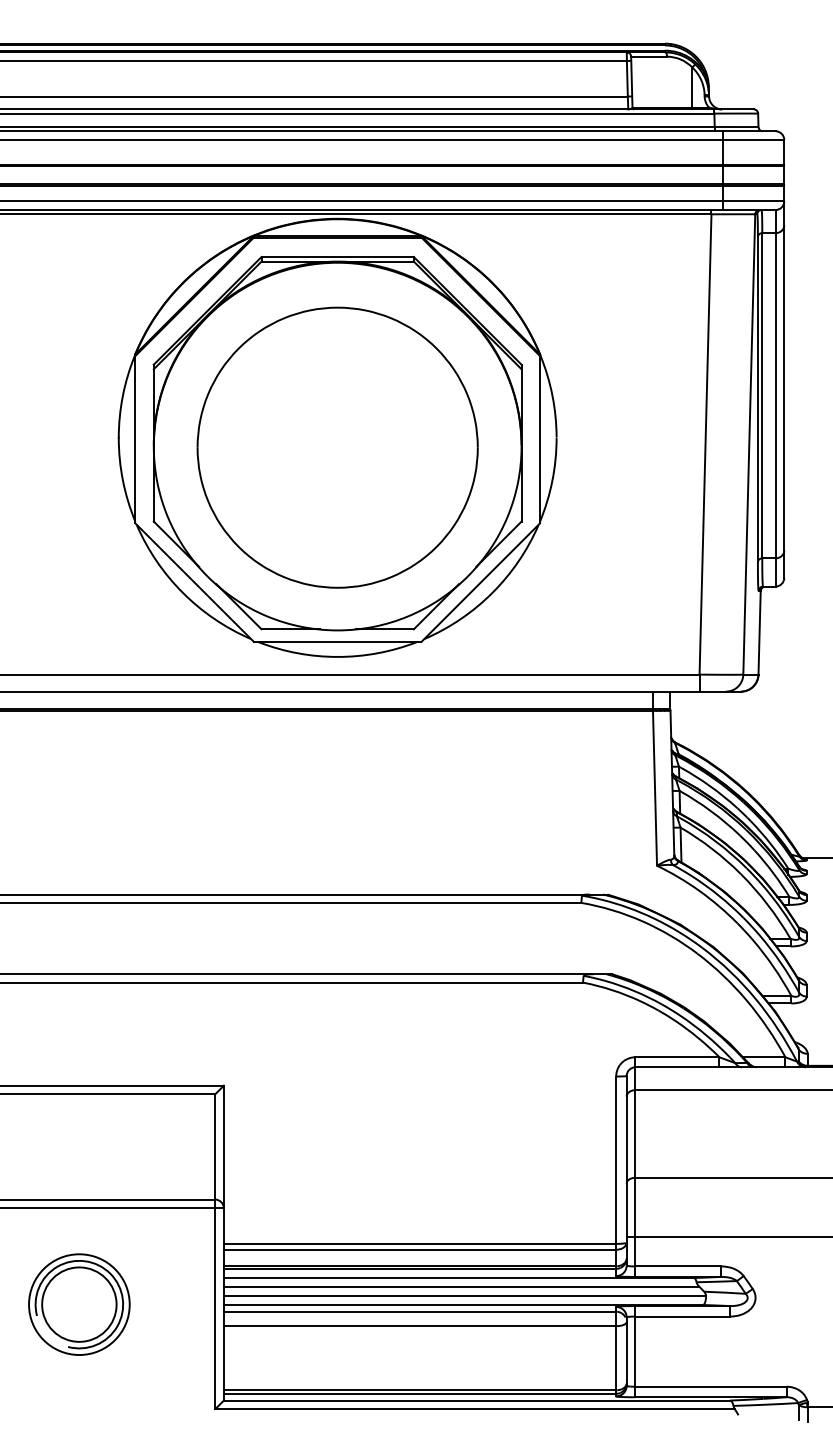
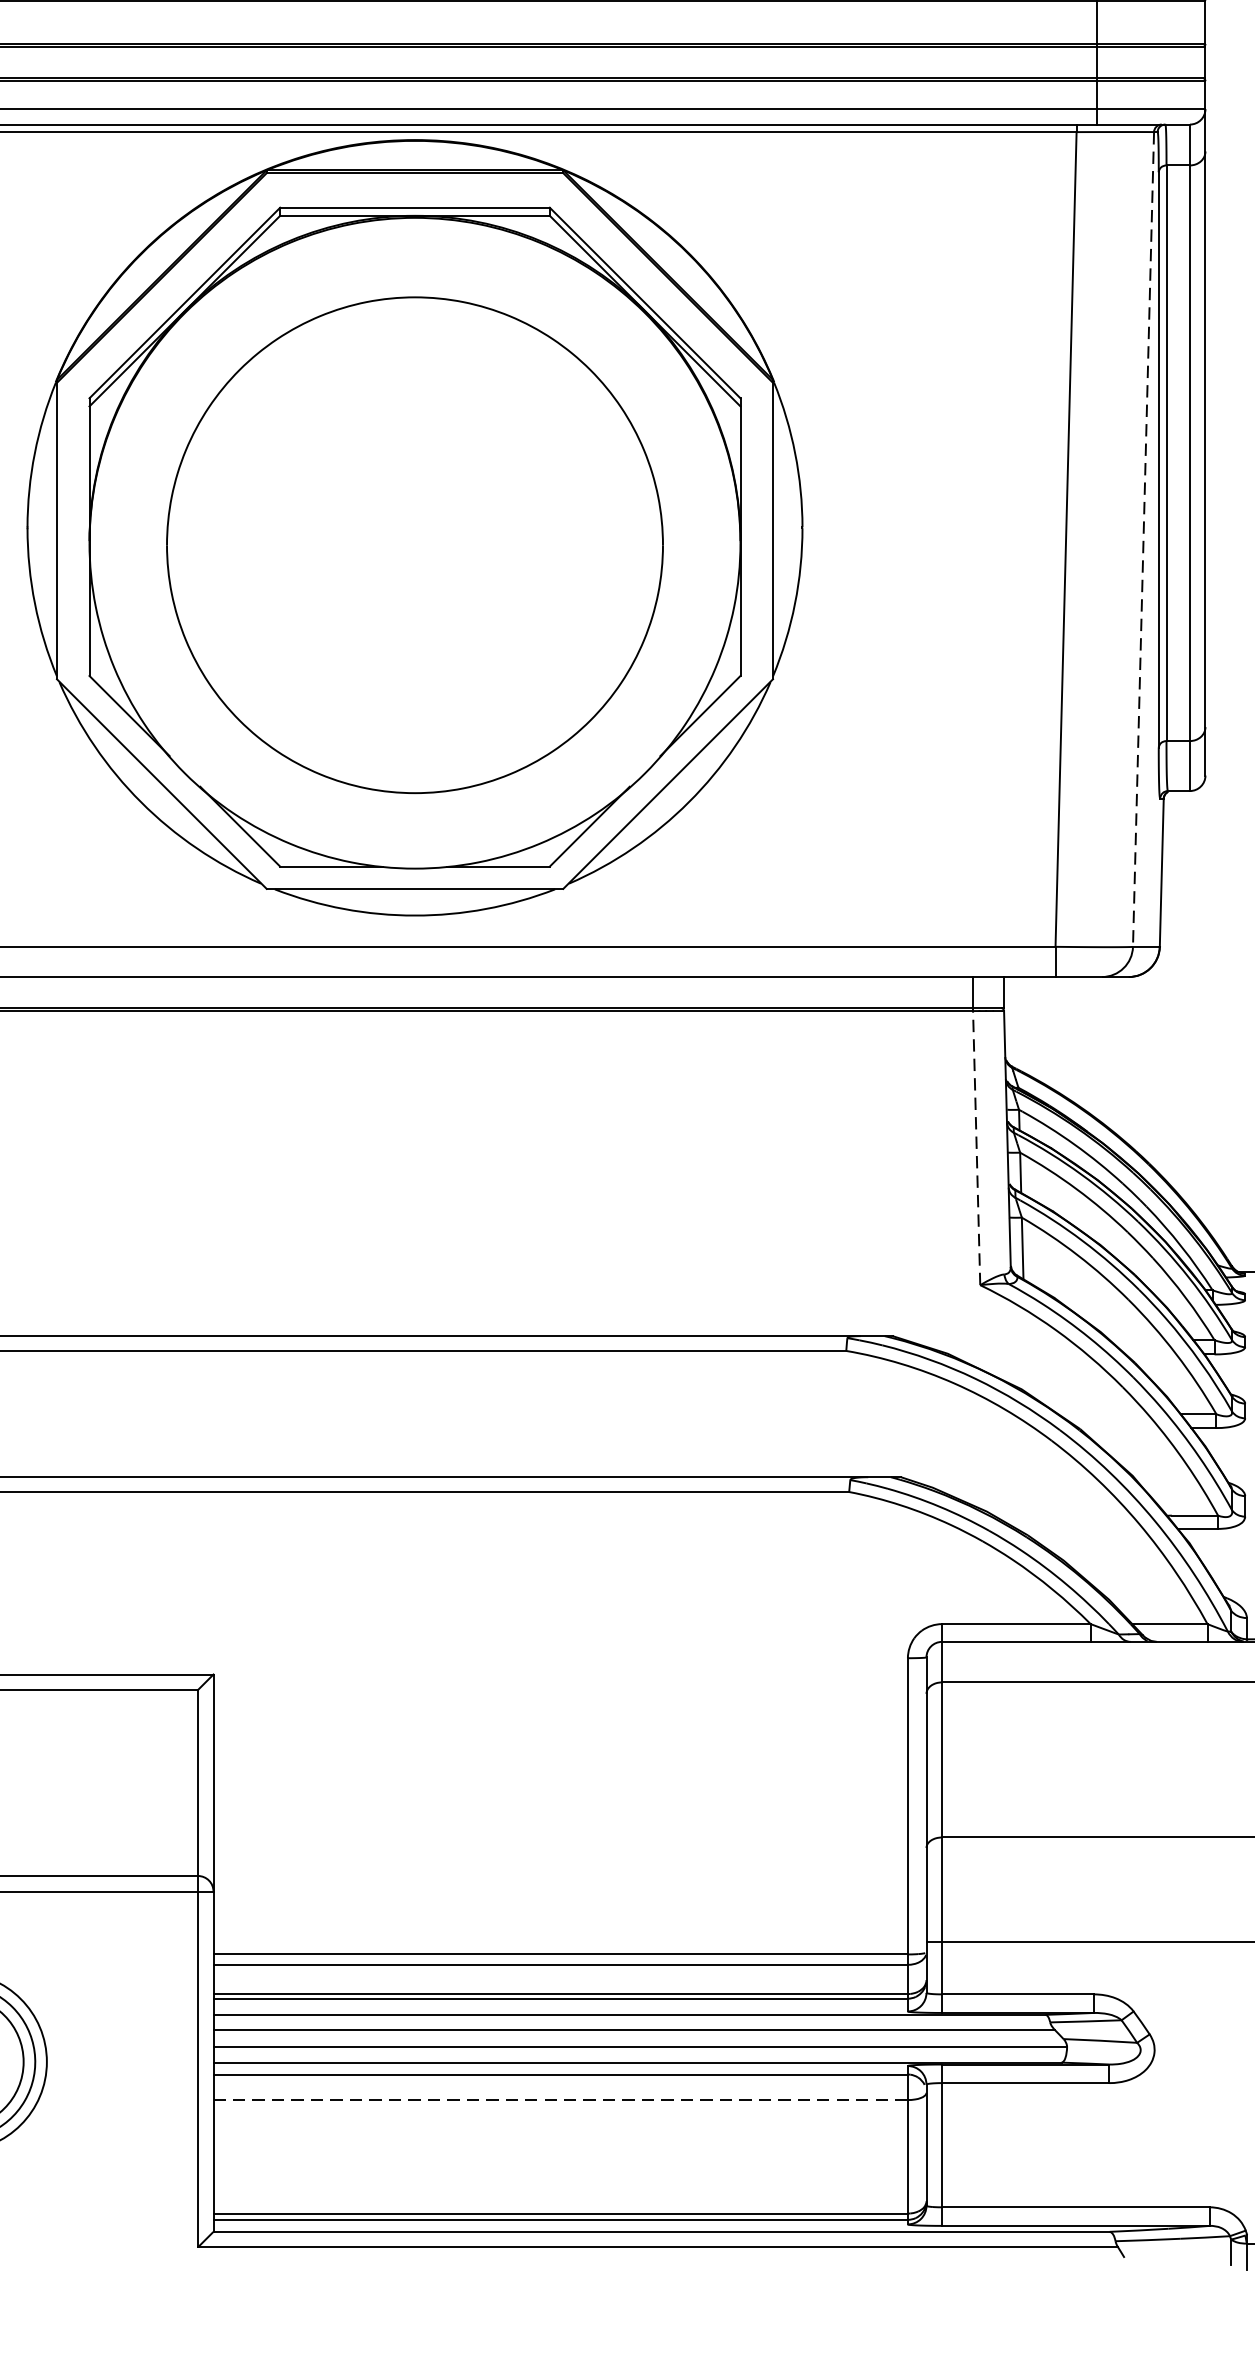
line: (749, 444) -> (1143, 539), solid -> dashed
line: (655, 787) -> (977, 1146), solid -> dashed
line: (420, 1326) -> (561, 2100), solid -> dashed

